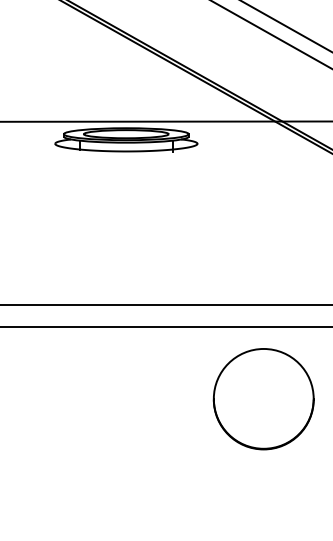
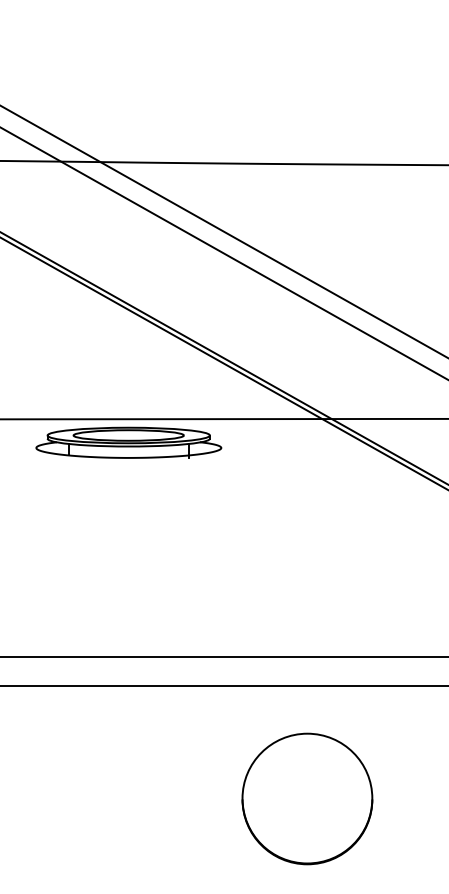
part: (263, 398) -> (307, 798), moved

